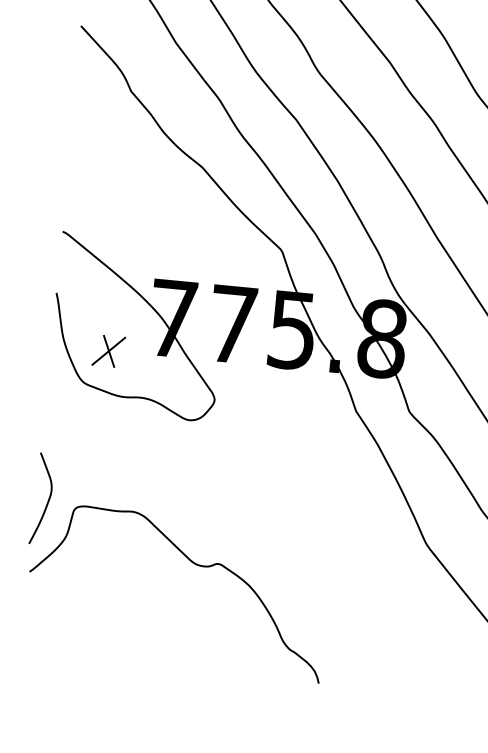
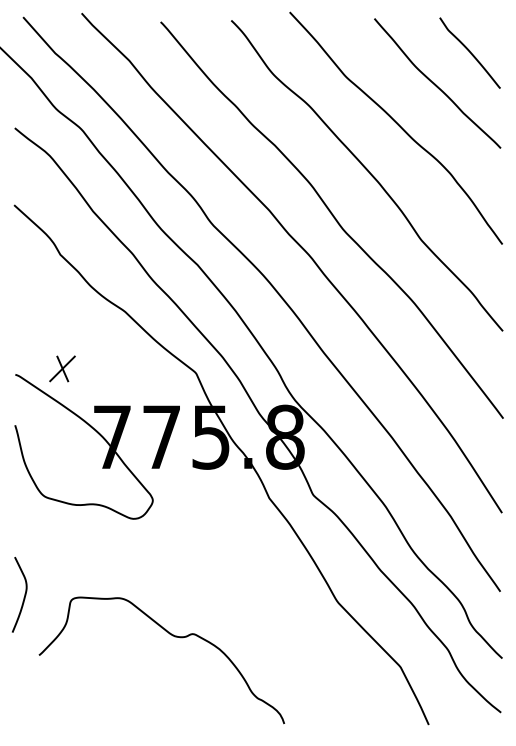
part: (108, 350) -> (62, 368), moved
curve: (193, 564) -> (172, 636), moved

